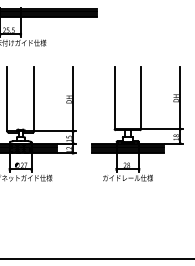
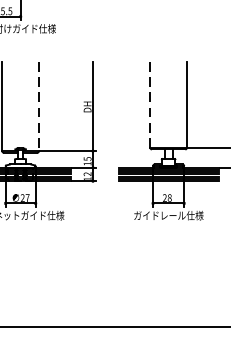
line: (114, 98) -> (150, 105), solid -> dashed
line: (34, 99) -> (39, 106), solid -> dashed

